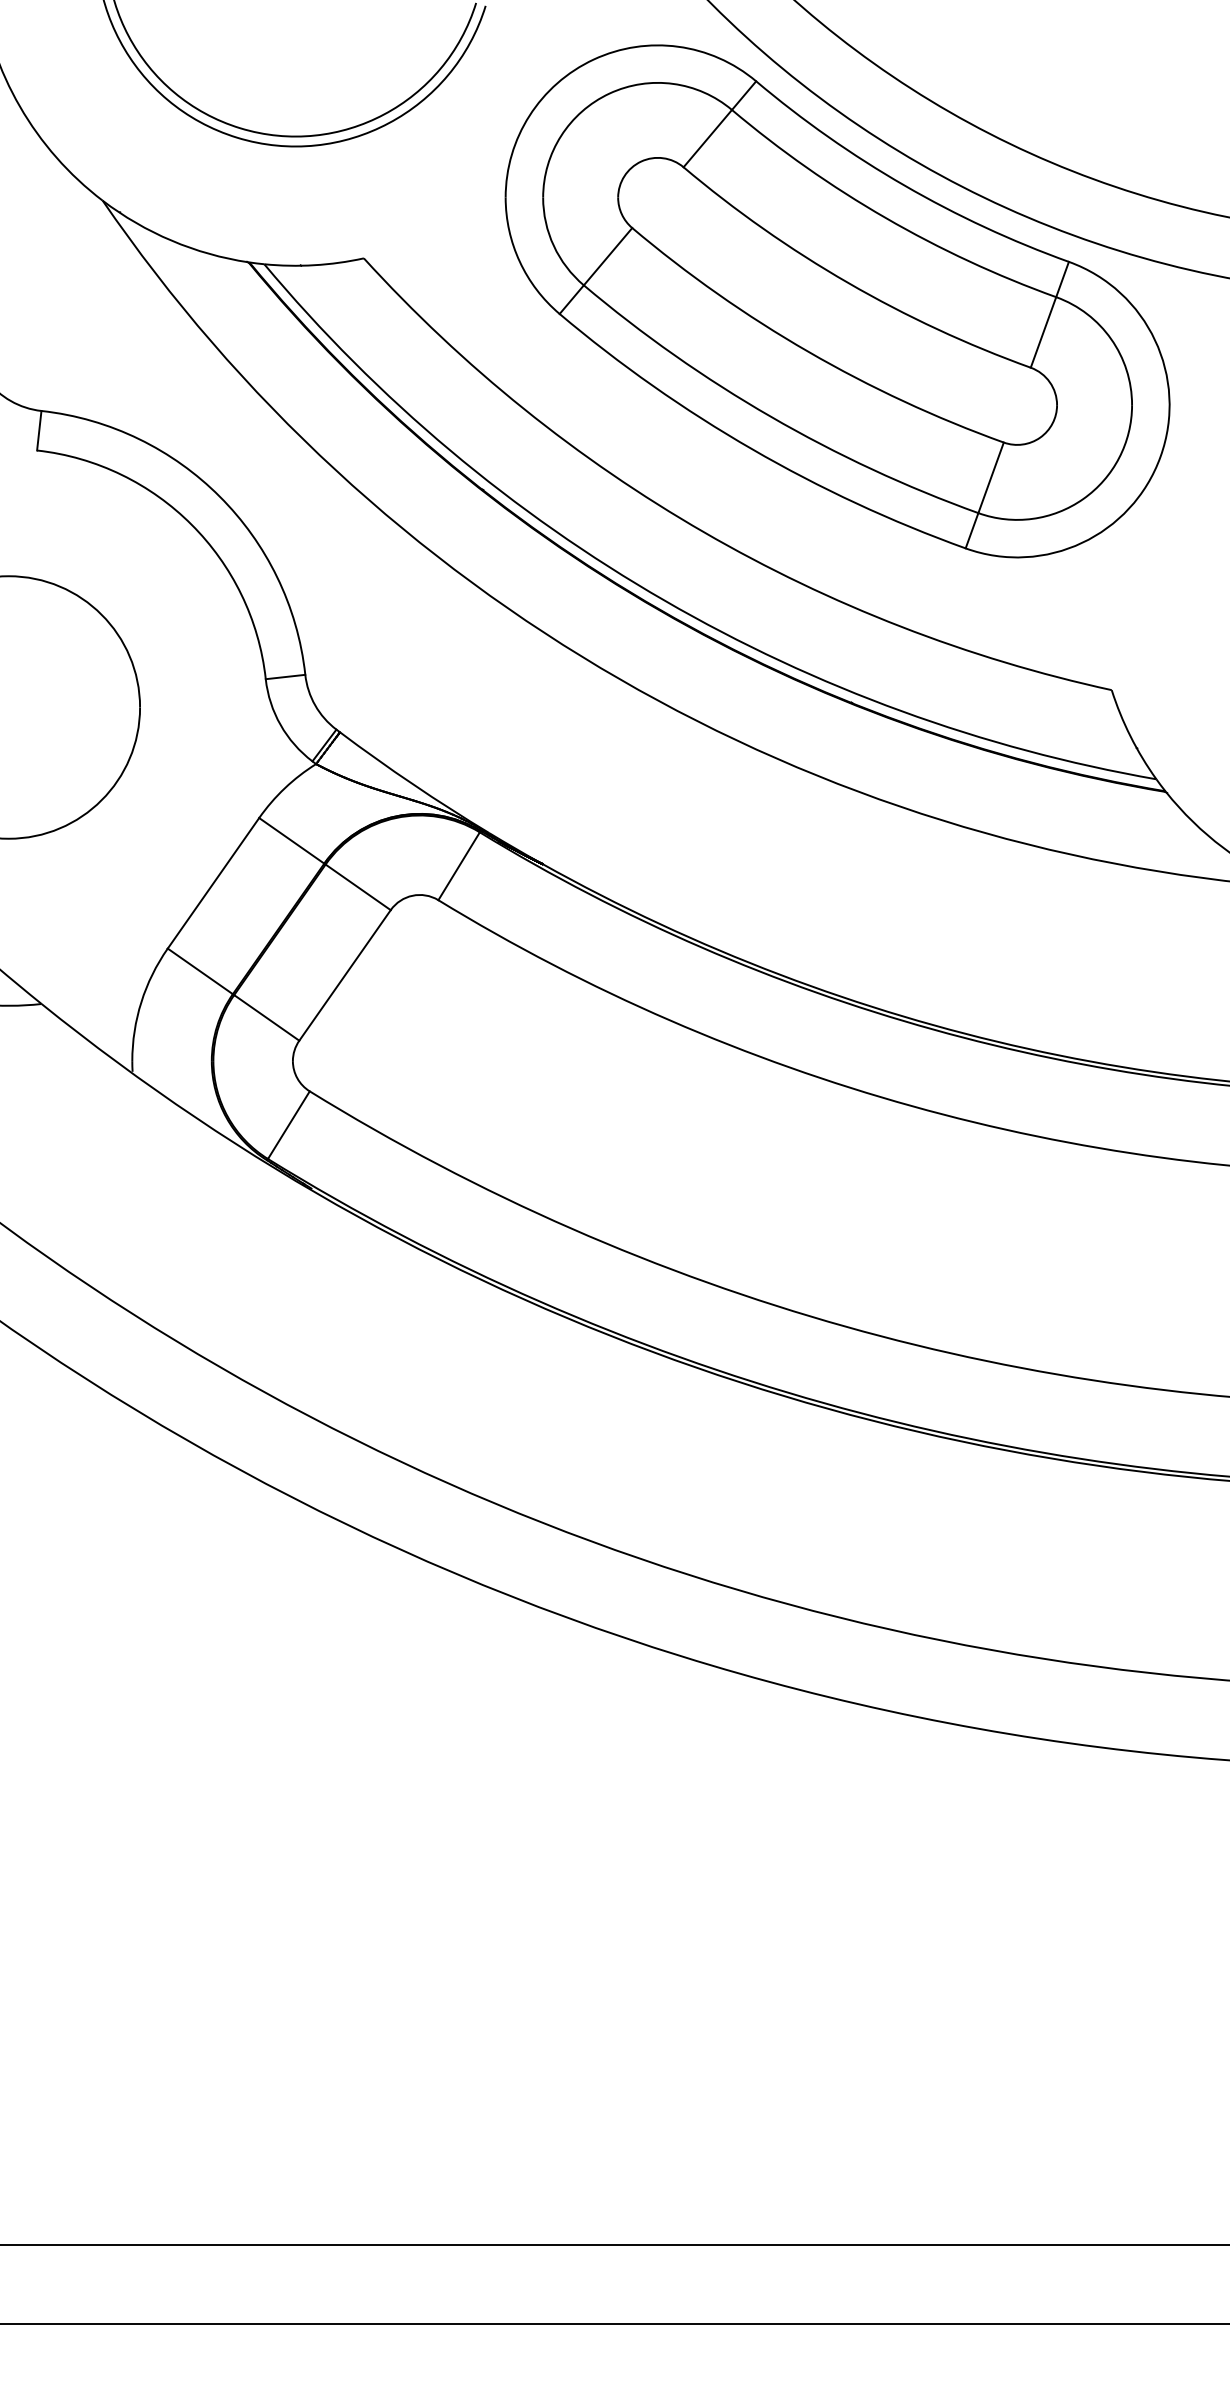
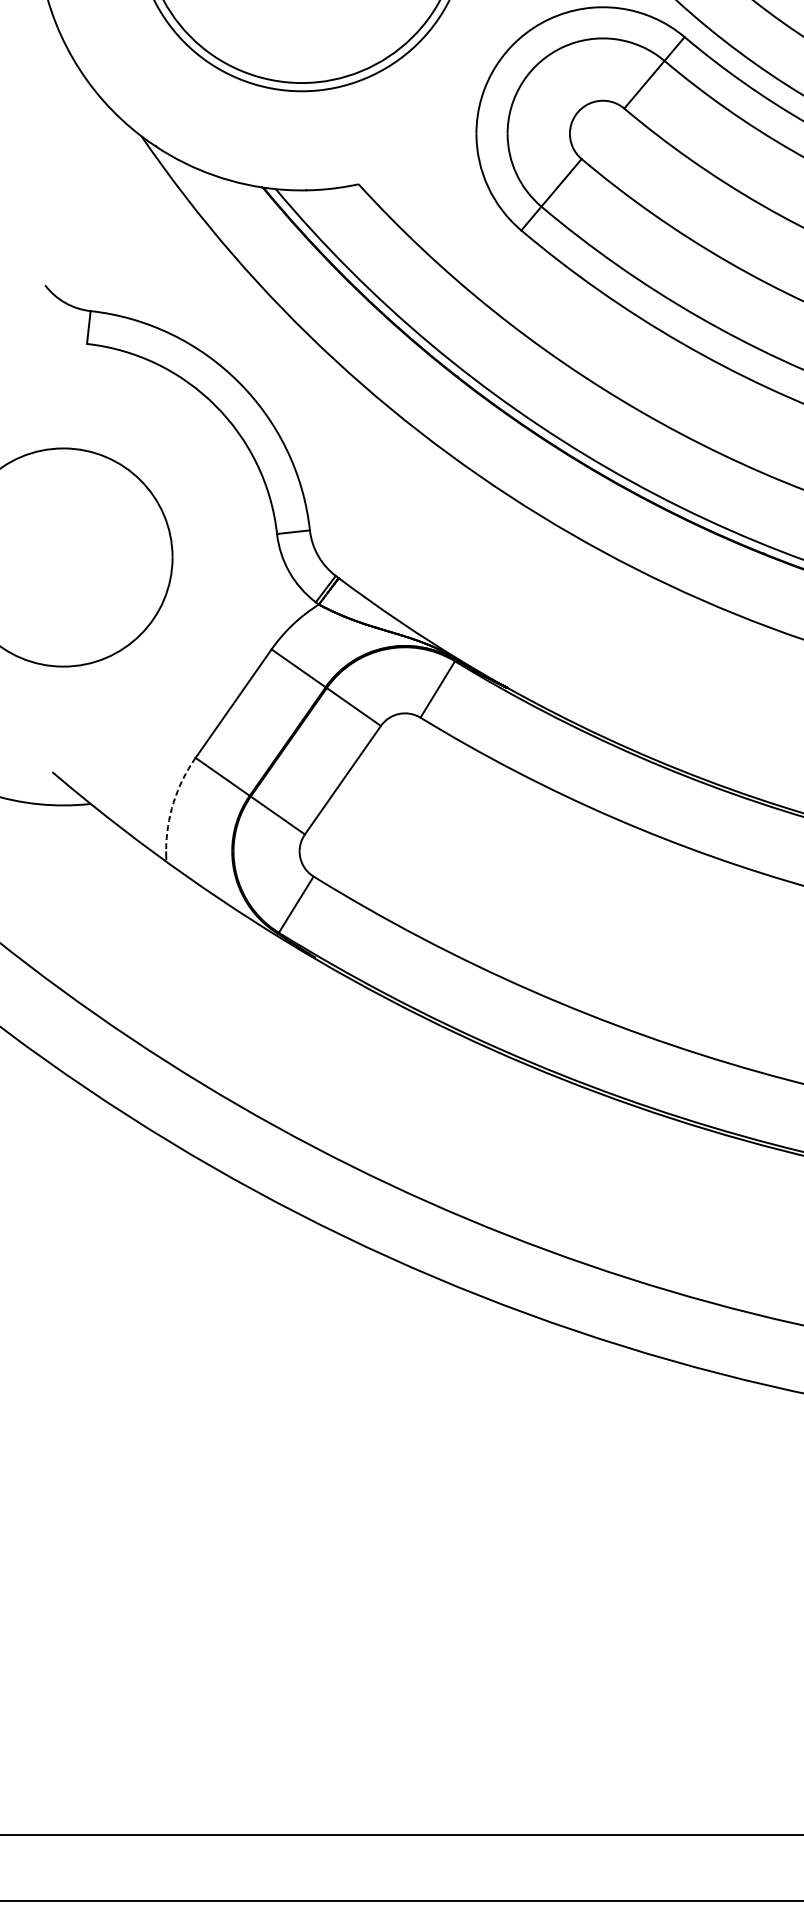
arc: (141, 1002) -> (173, 802), solid -> dashed

